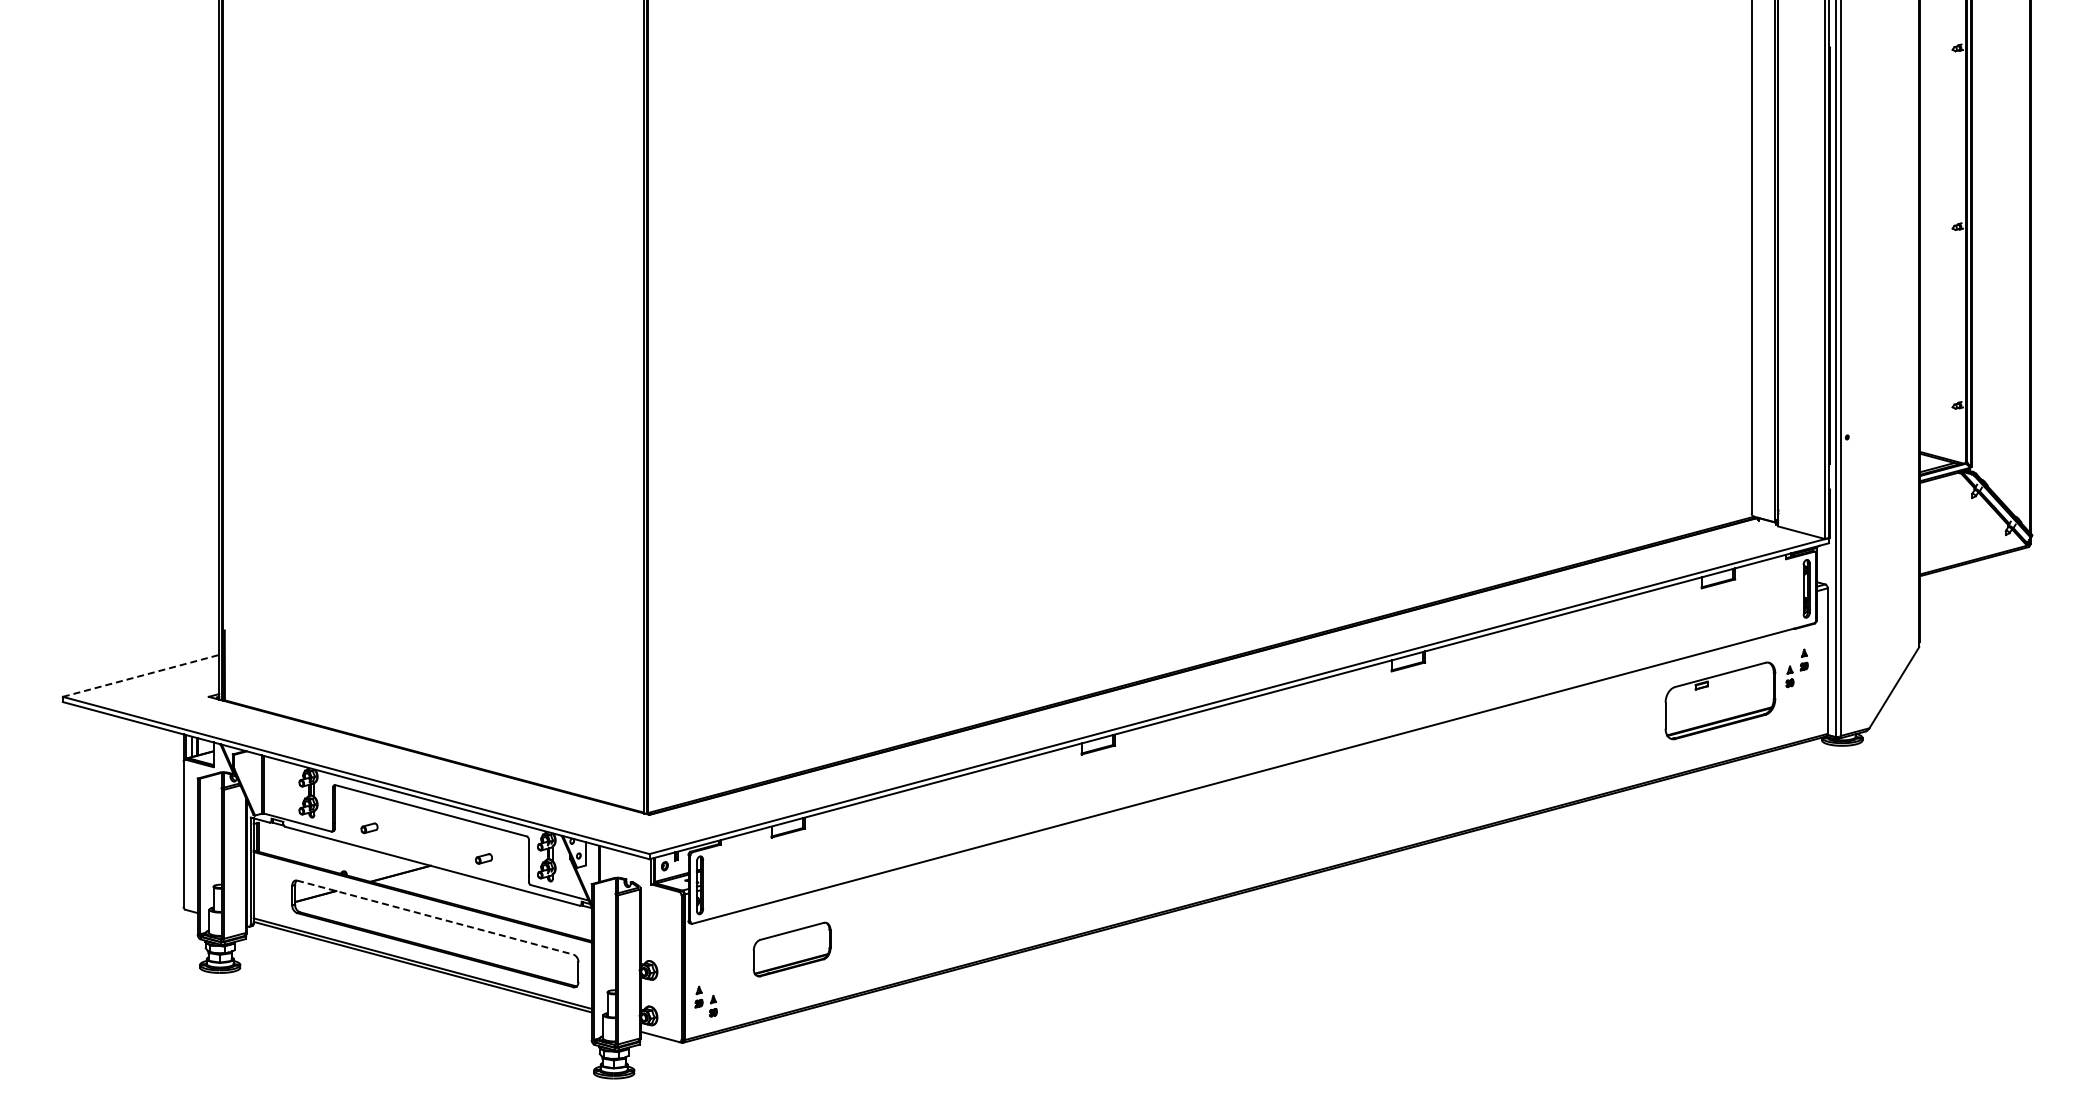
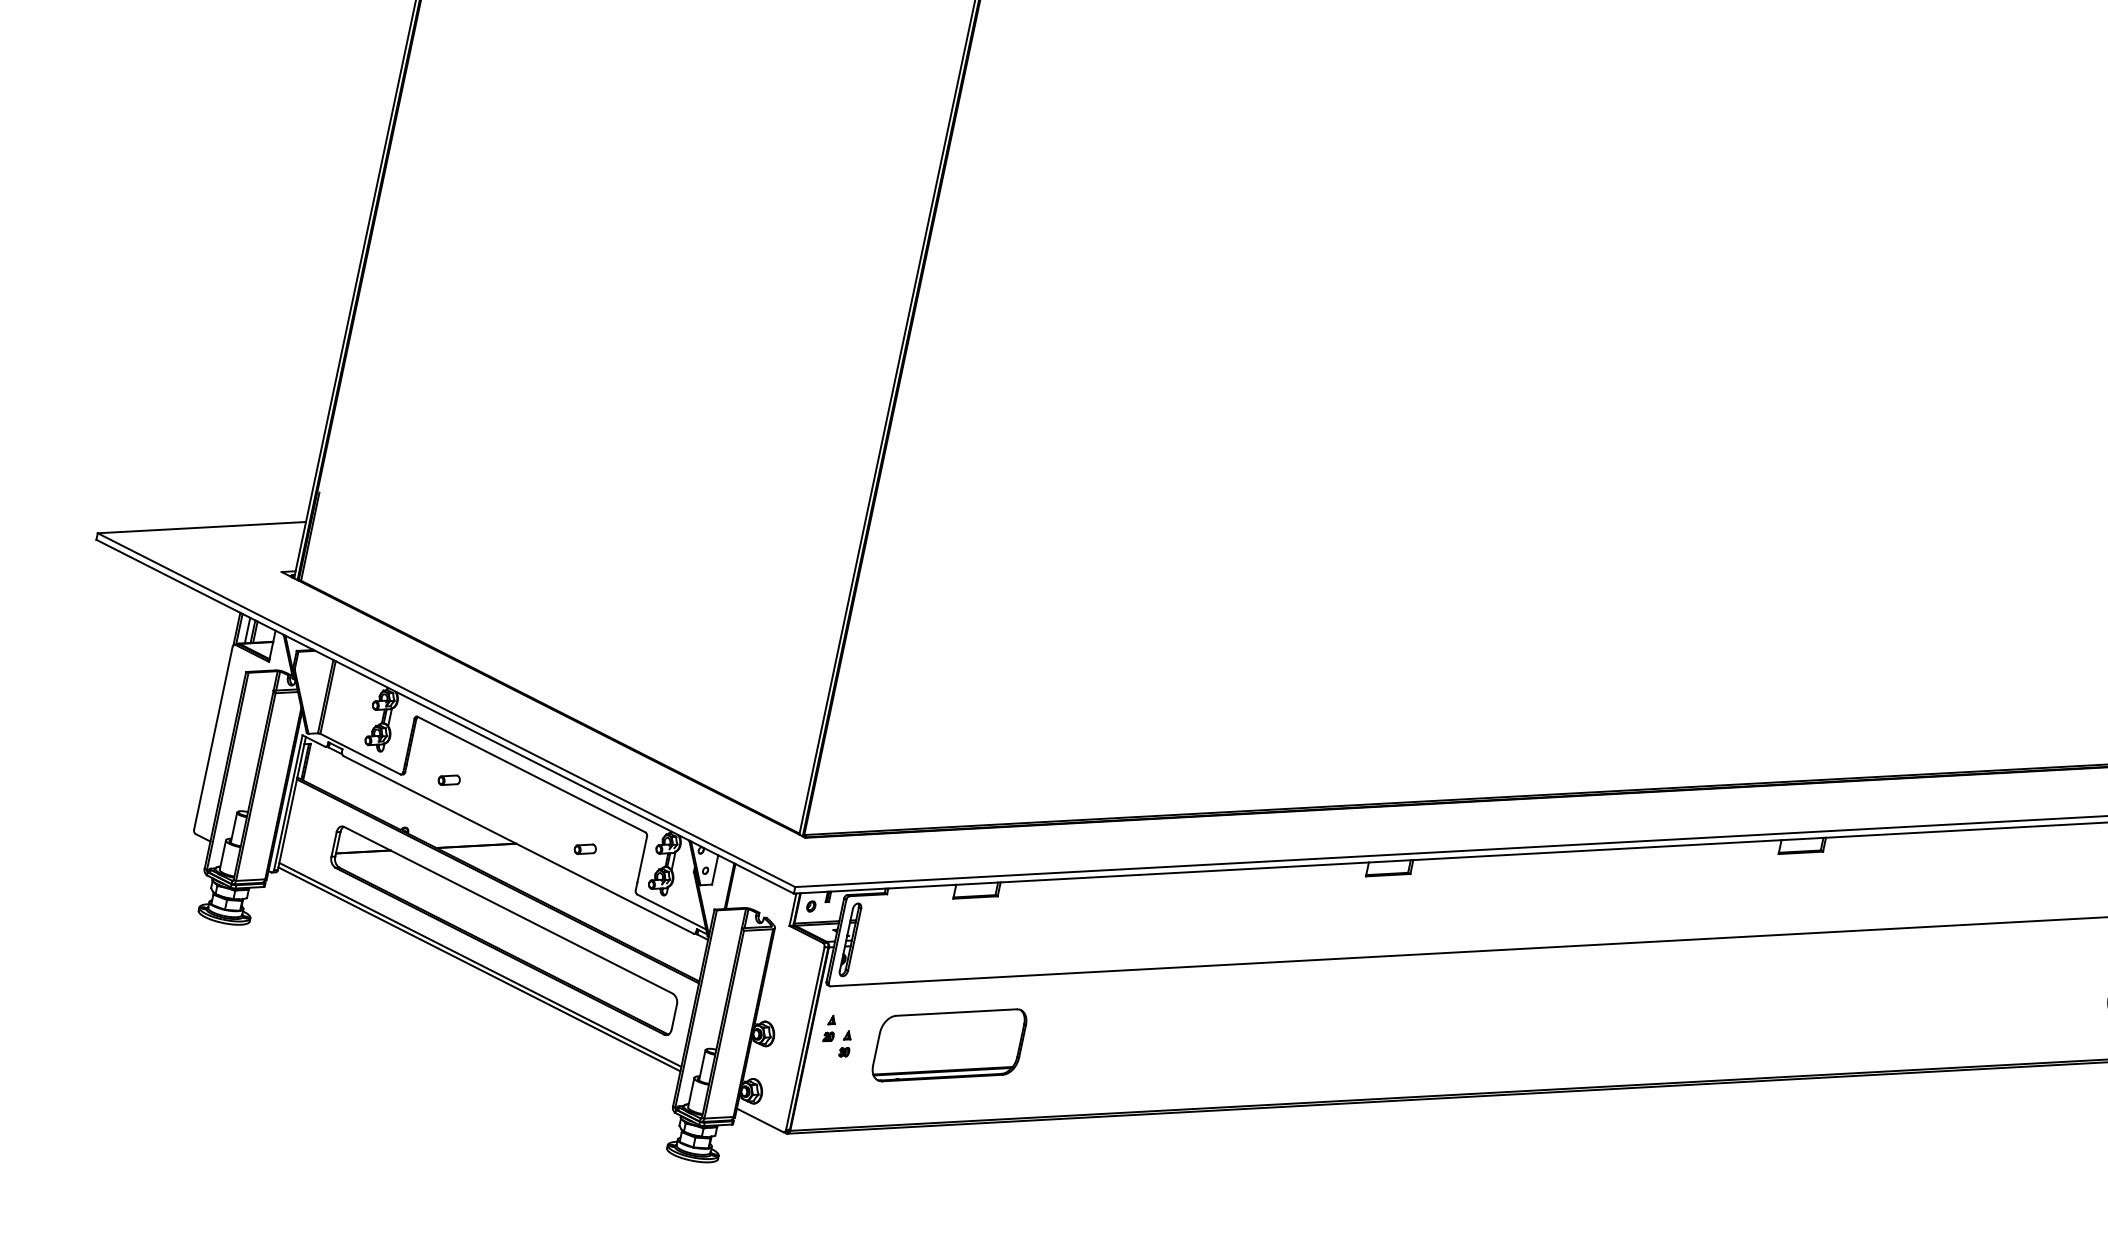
line: (141, 675) -> (202, 527), dashed -> solid
line: (435, 917) -> (508, 910), dashed -> solid
part: (791, 949) -> (948, 1045), size x1.43
part: (705, 1001) -> (837, 1036), moved

